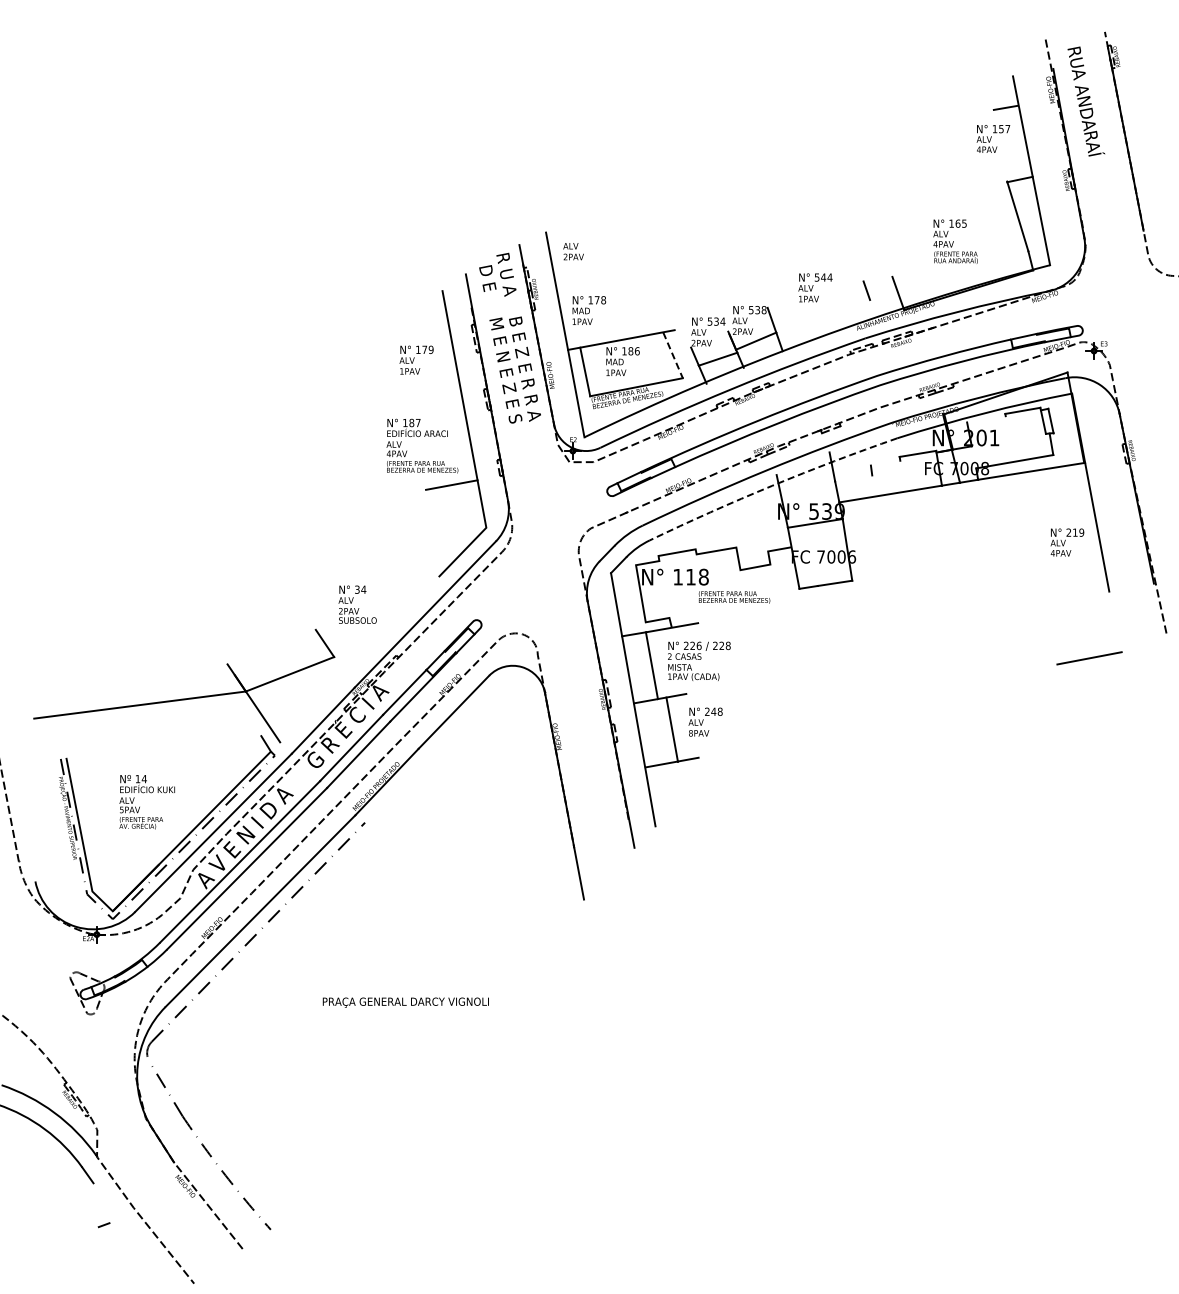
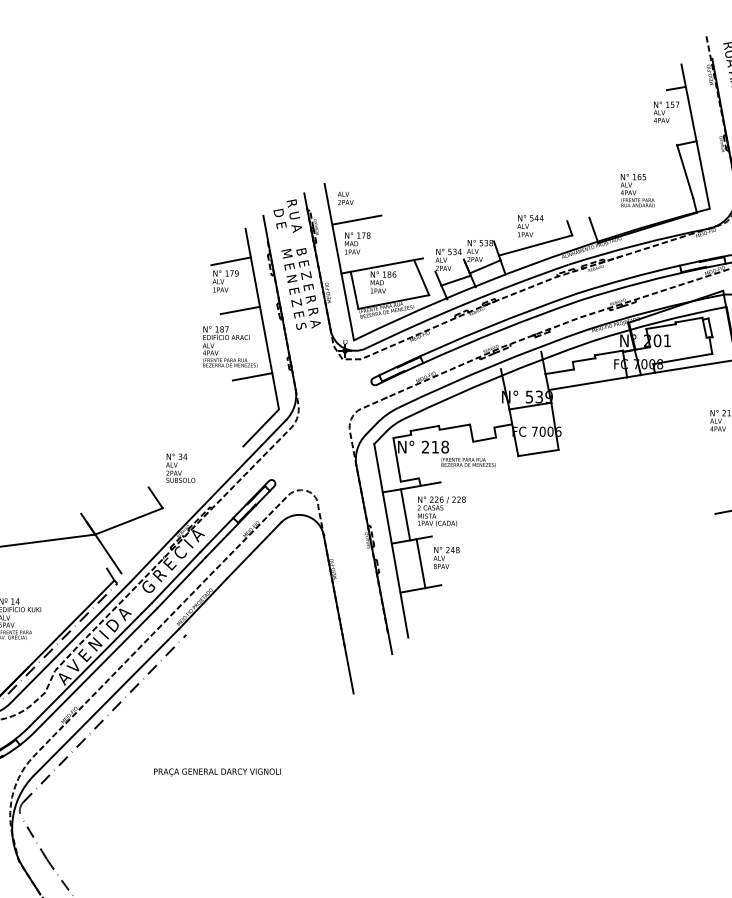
line: (588, 279) -> (357, 219), added
line: (822, 313) -> (535, 245), added
line: (423, 333) -> (230, 260), added
line: (673, 355) -> (422, 277), dashed -> solid
line: (435, 397) -> (240, 309), added
line: (986, 419) -> (661, 326), added
line: (885, 462) -> (584, 359), added
line: (853, 478) -> (559, 371), added
arc: (772, 485) -> (497, 377), dashed -> solid
text: (677, 576) -> (425, 446), 118 -> 218

